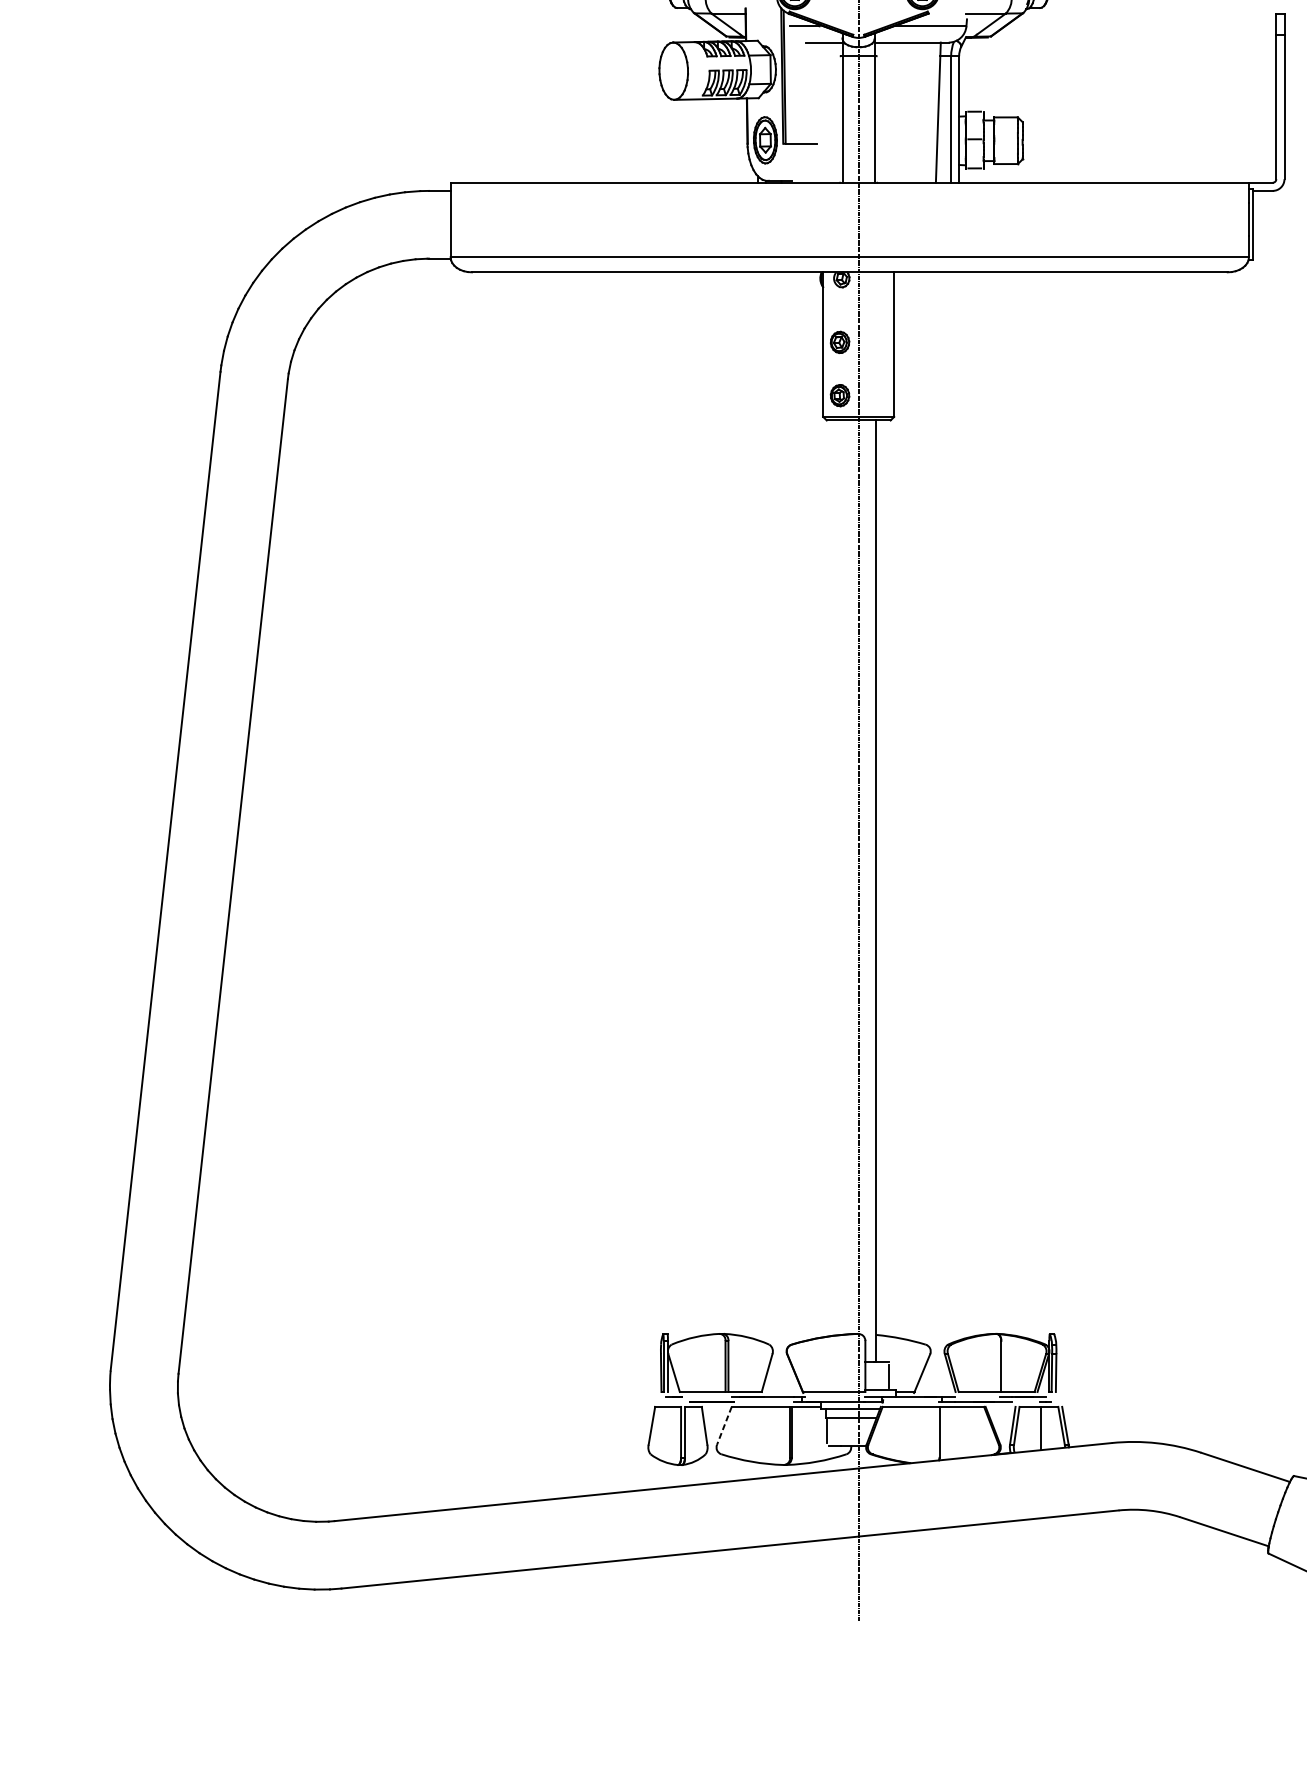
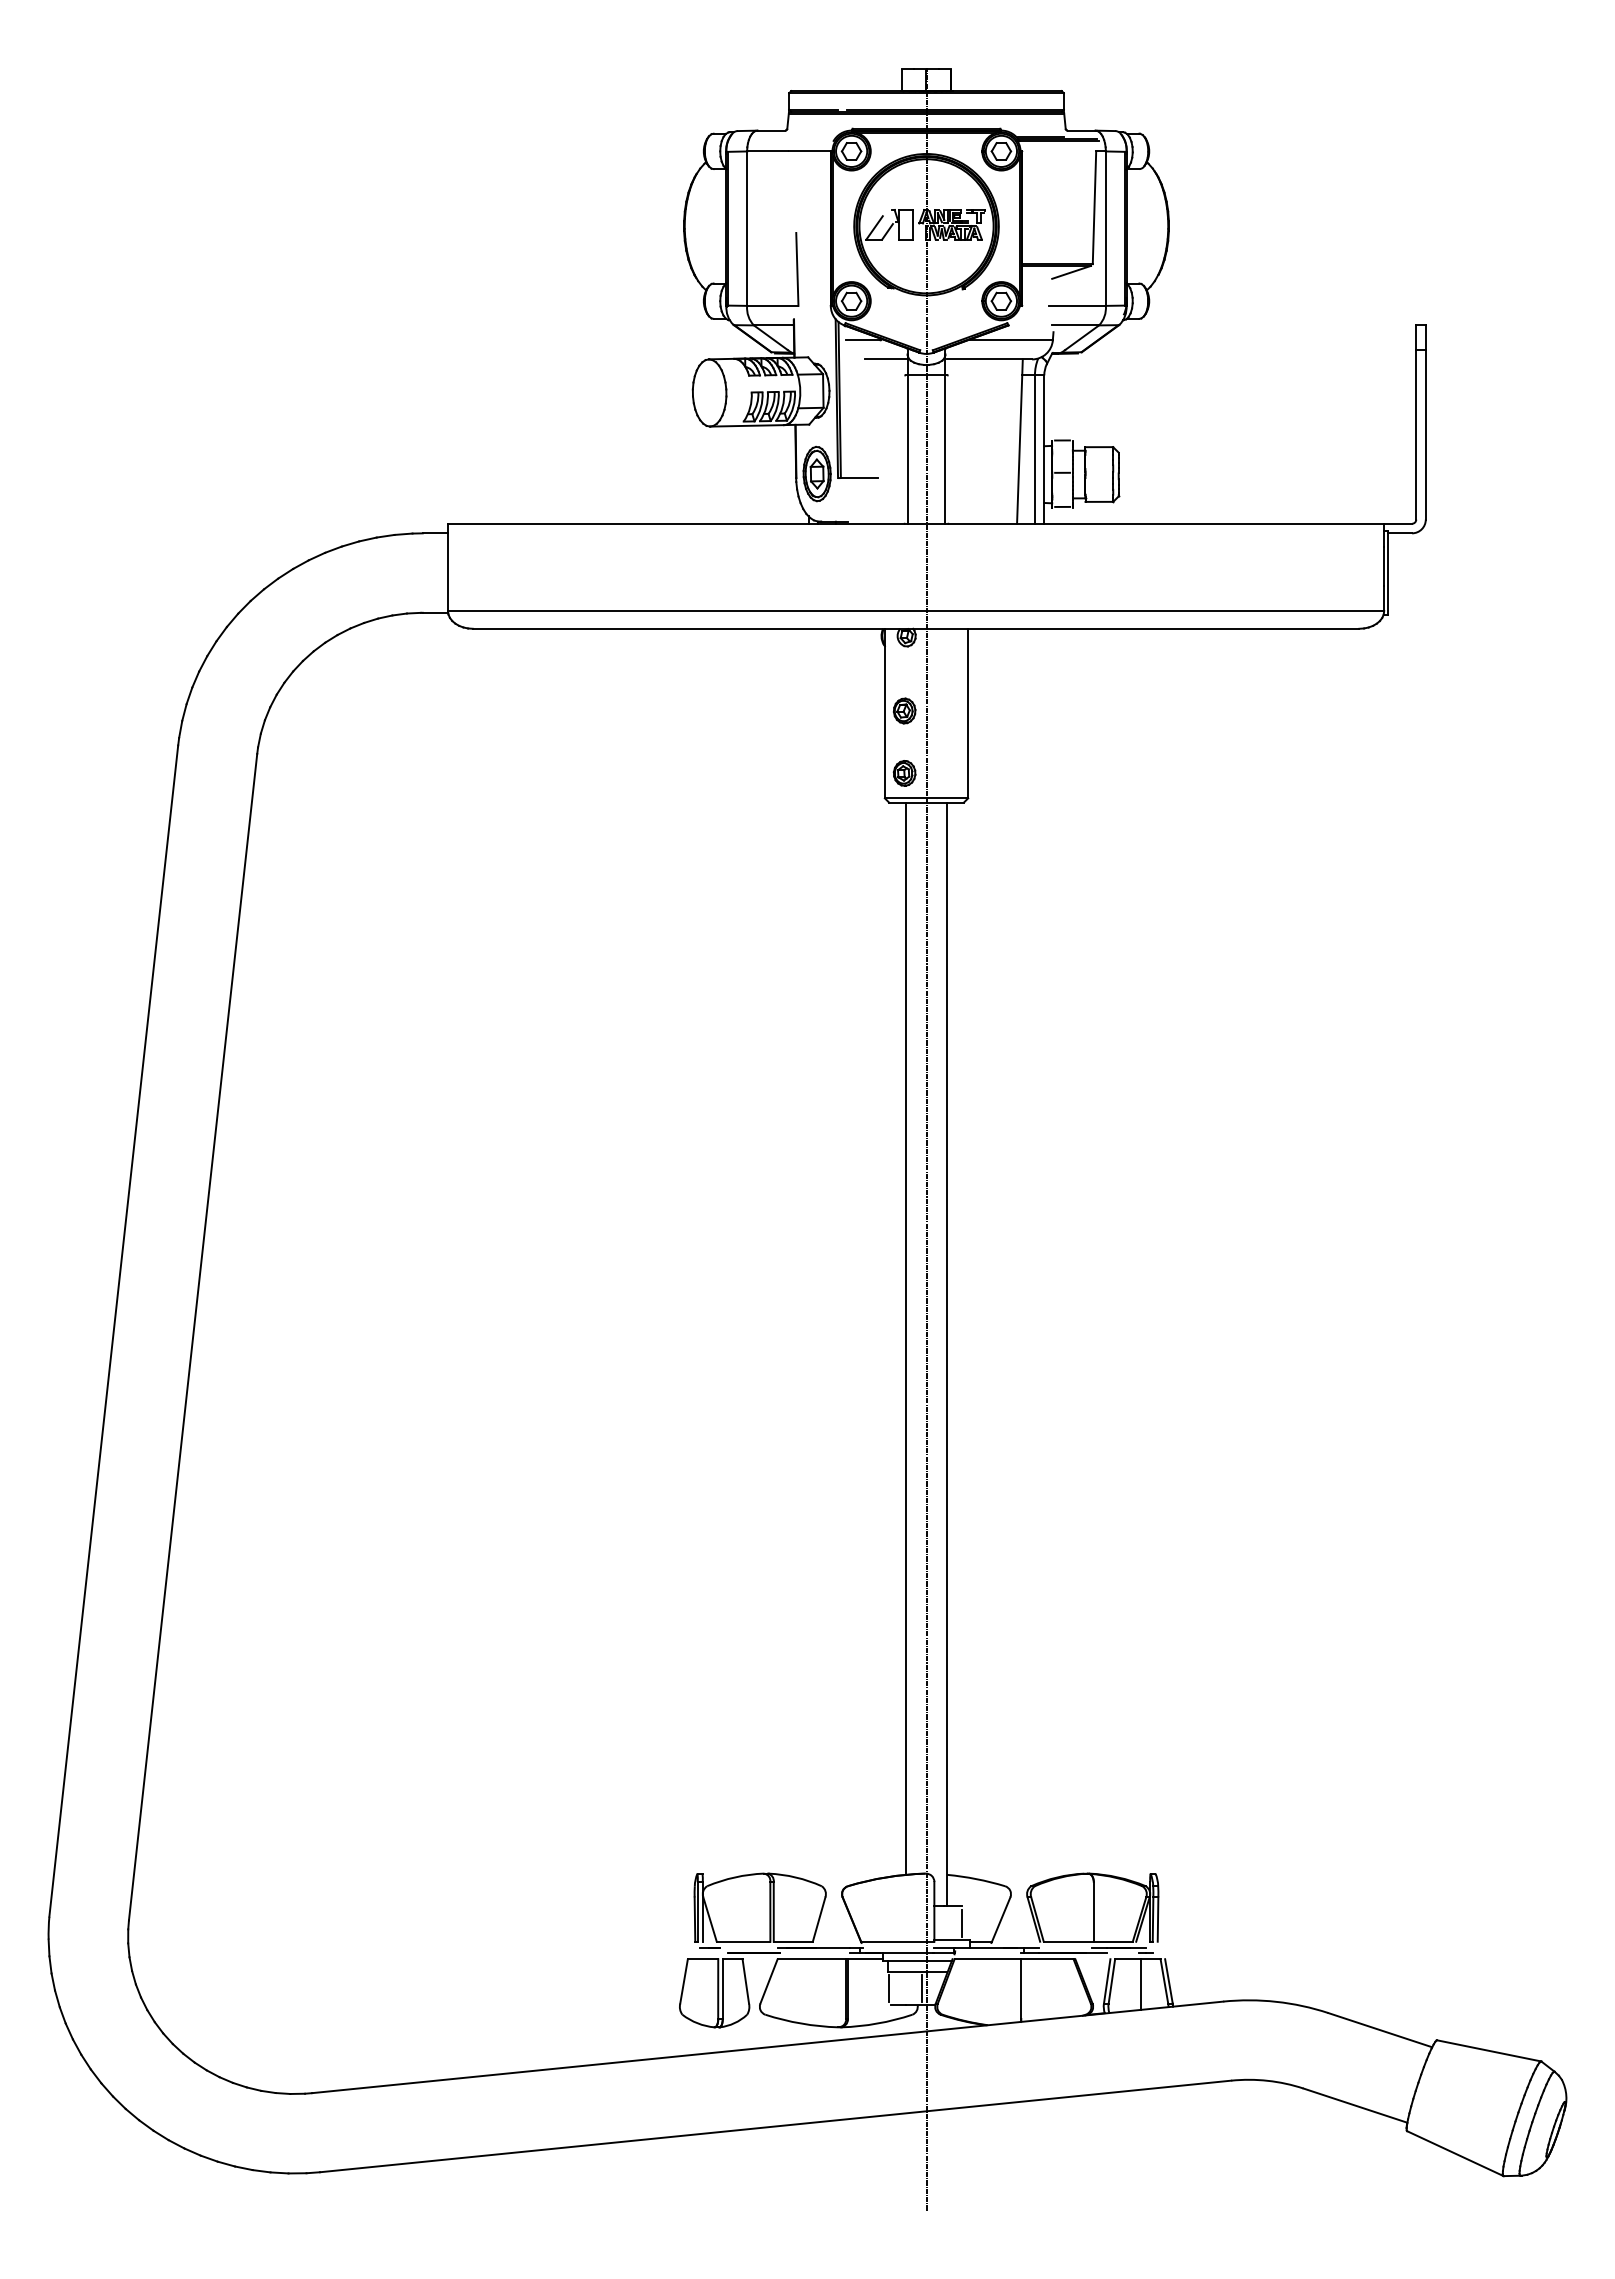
line: (840, 877) -> (905, 1338), added
line: (724, 1425) -> (769, 1981), dashed -> solid
line: (855, 1431) -> (922, 1987), added

